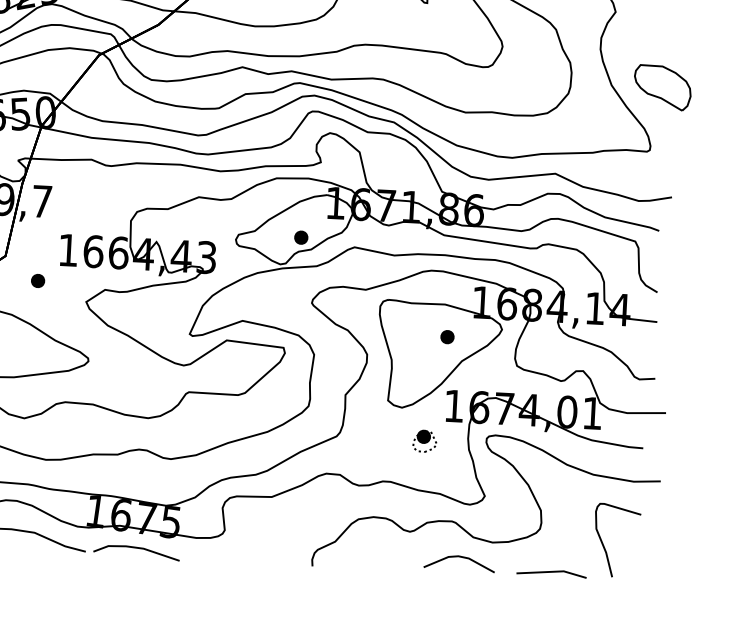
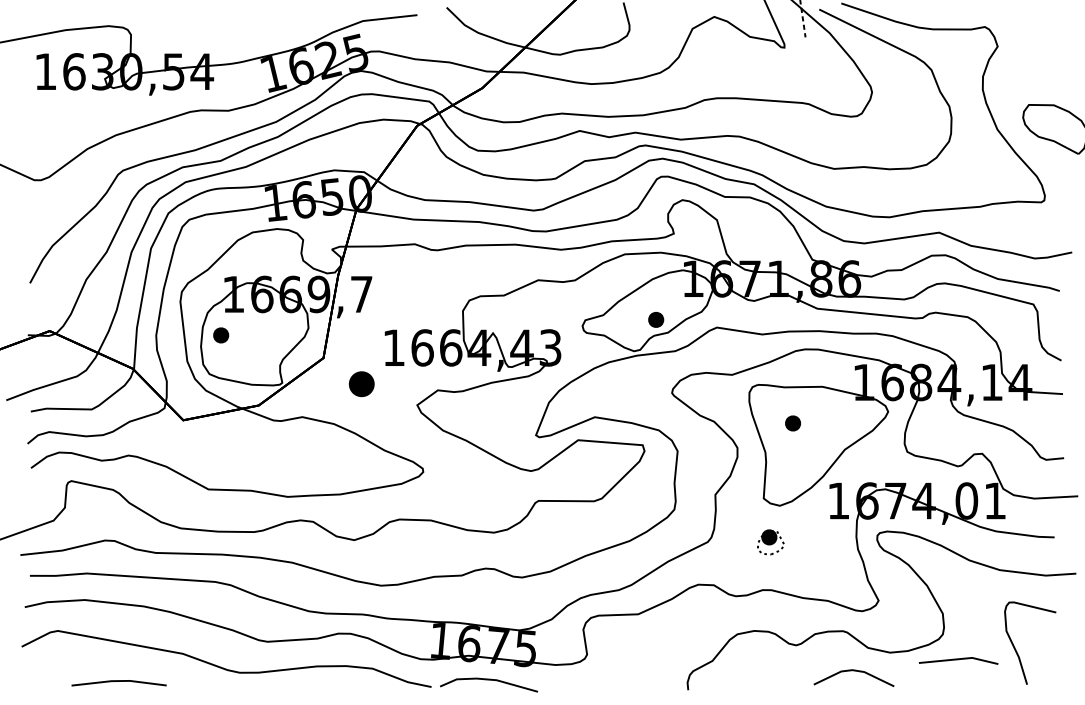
part: (37, 281) -> (361, 384), size x1.6
part: (446, 337) -> (792, 423), moved
part: (424, 441) -> (770, 542), moved
line: (551, 572) -> (958, 660), moved

